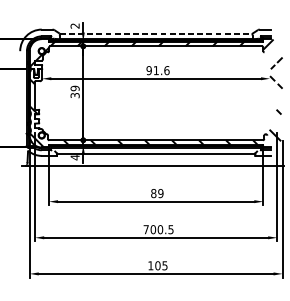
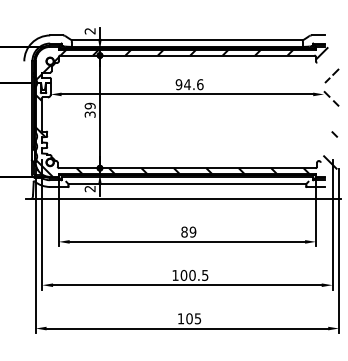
line: (156, 33) -> (187, 40), dashed -> solid
text: (156, 70) -> (187, 84), 91.6 -> 94.6
text: (74, 157) -> (89, 188), 4 -> 2
text: (146, 229) -> (175, 275), 700.5 -> 100.5

